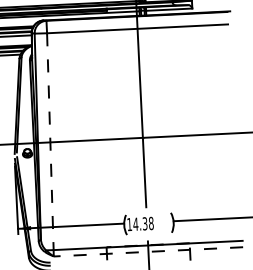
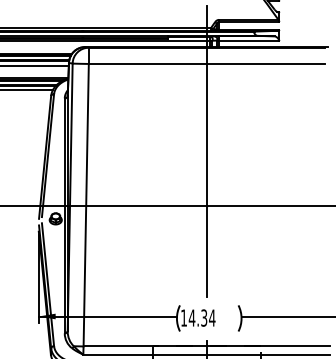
line: (50, 141) -> (86, 205), dashed -> solid
text: (151, 223) -> (212, 317), 14.38 -> 14.34
line: (148, 251) -> (206, 354), dashed -> solid

